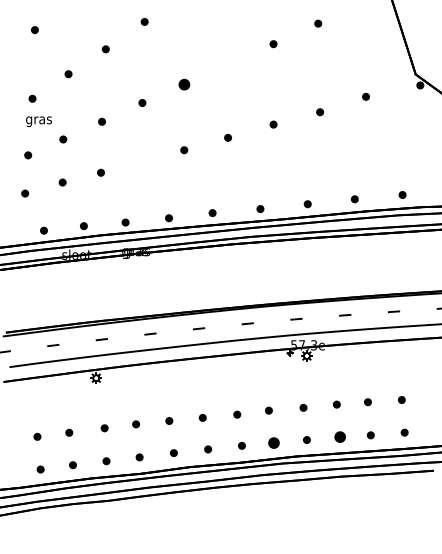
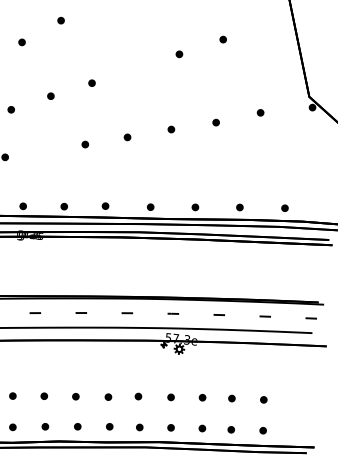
part: (184, 84) -> (92, 83), size x0.62
part: (339, 437) -> (201, 428), size x0.62
part: (273, 443) -> (139, 427), size x0.62

